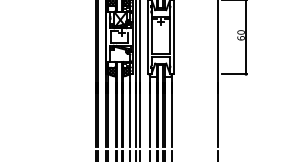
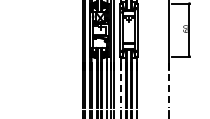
line: (150, 115) -> (121, 85), solid -> dashed
line: (217, 115) -> (169, 85), solid -> dashed

